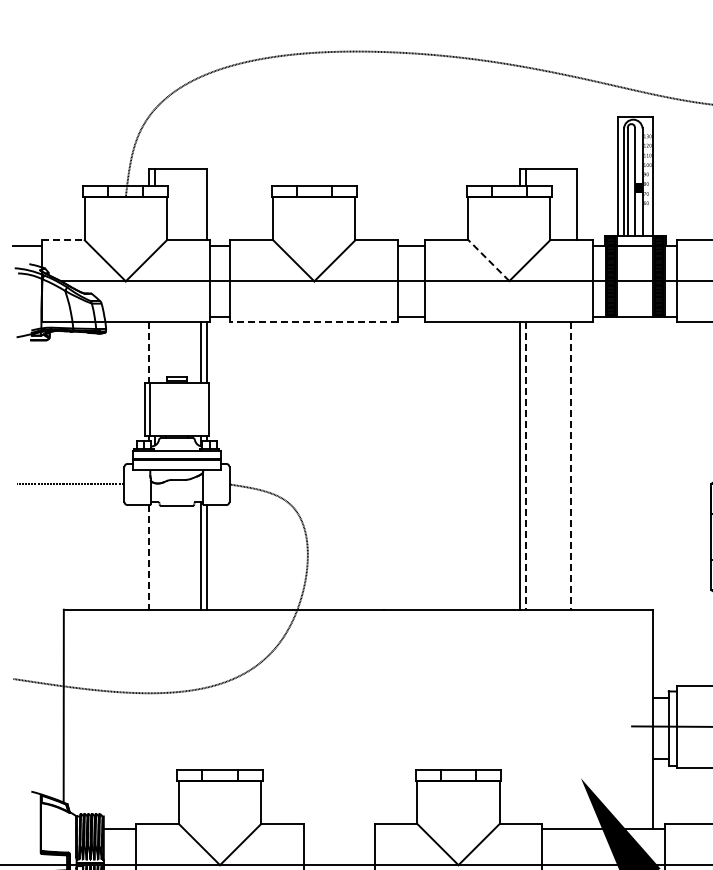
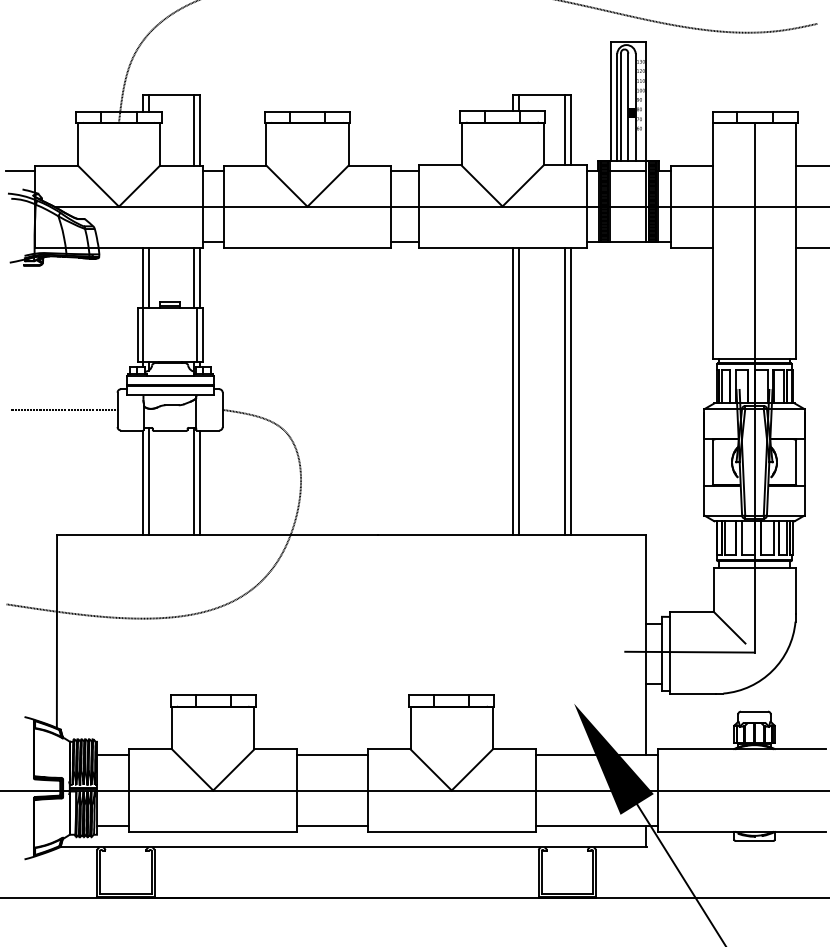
line: (200, 204) -> (193, 129), added
line: (571, 204) -> (564, 129), added
line: (63, 240) -> (56, 165), dashed -> solid
line: (488, 260) -> (481, 185), dashed -> solid
line: (314, 322) -> (307, 247), dashed -> solid
line: (155, 352) -> (148, 277), added
line: (149, 353) -> (142, 278), dashed -> solid
line: (204, 409) -> (197, 334), added
line: (526, 466) -> (519, 391), dashed -> solid
line: (571, 466) -> (564, 391), dashed -> solid
line: (577, 466) -> (570, 391), added
line: (155, 556) -> (148, 481), added
line: (149, 558) -> (142, 483), dashed -> solid
line: (339, 829) -> (332, 754), added

